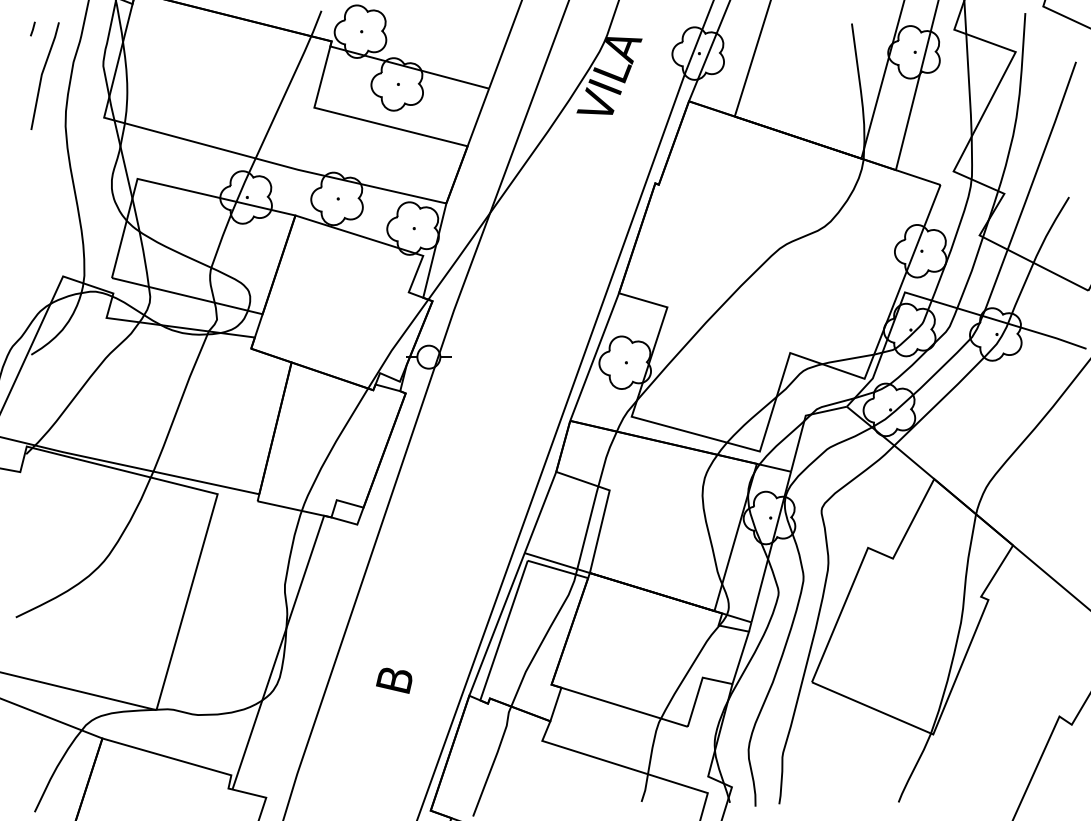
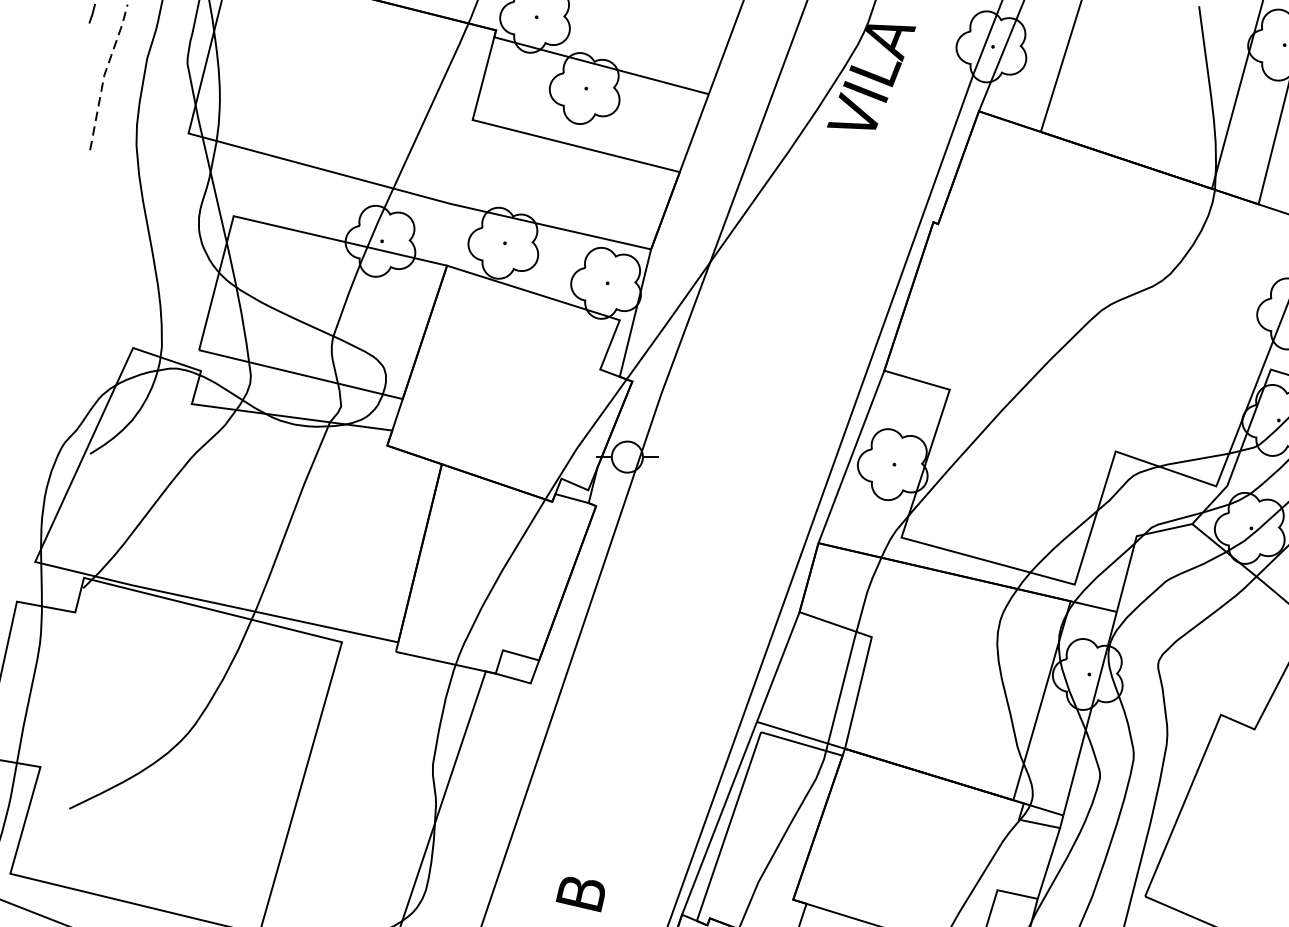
line: (41, 74) -> (103, 75), solid -> dashed

